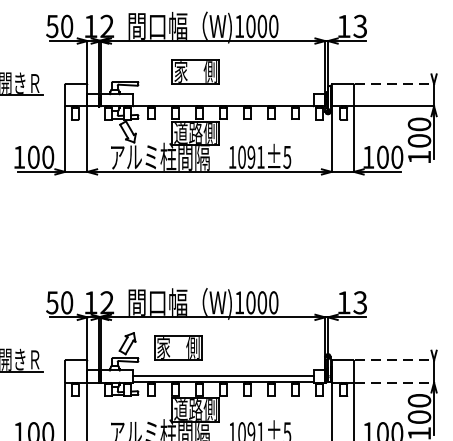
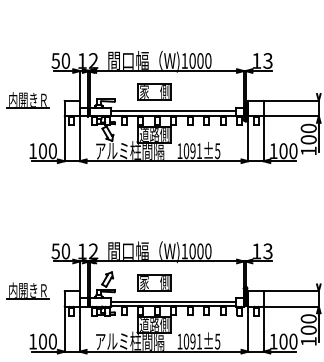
line: (395, 83) -> (292, 100), dashed -> solid
line: (223, 99) -> (173, 111), added
part: (178, 347) -> (154, 282), moved
line: (395, 360) -> (292, 291), dashed -> solid
line: (395, 382) -> (292, 306), dashed -> solid

